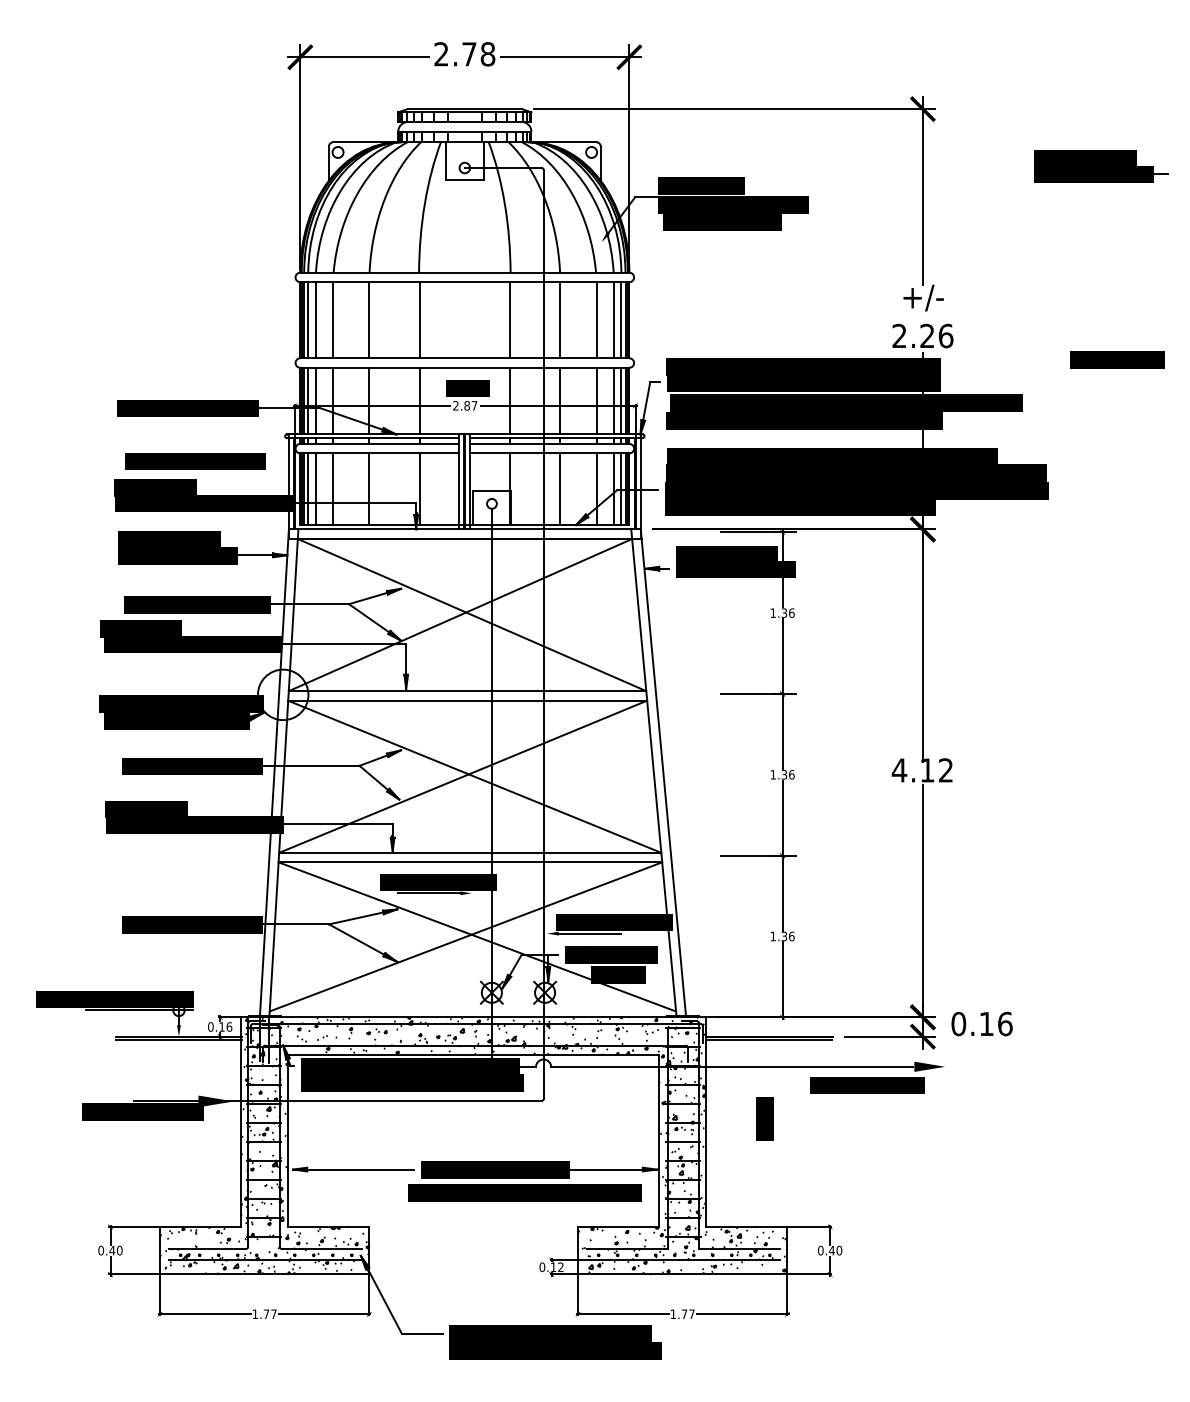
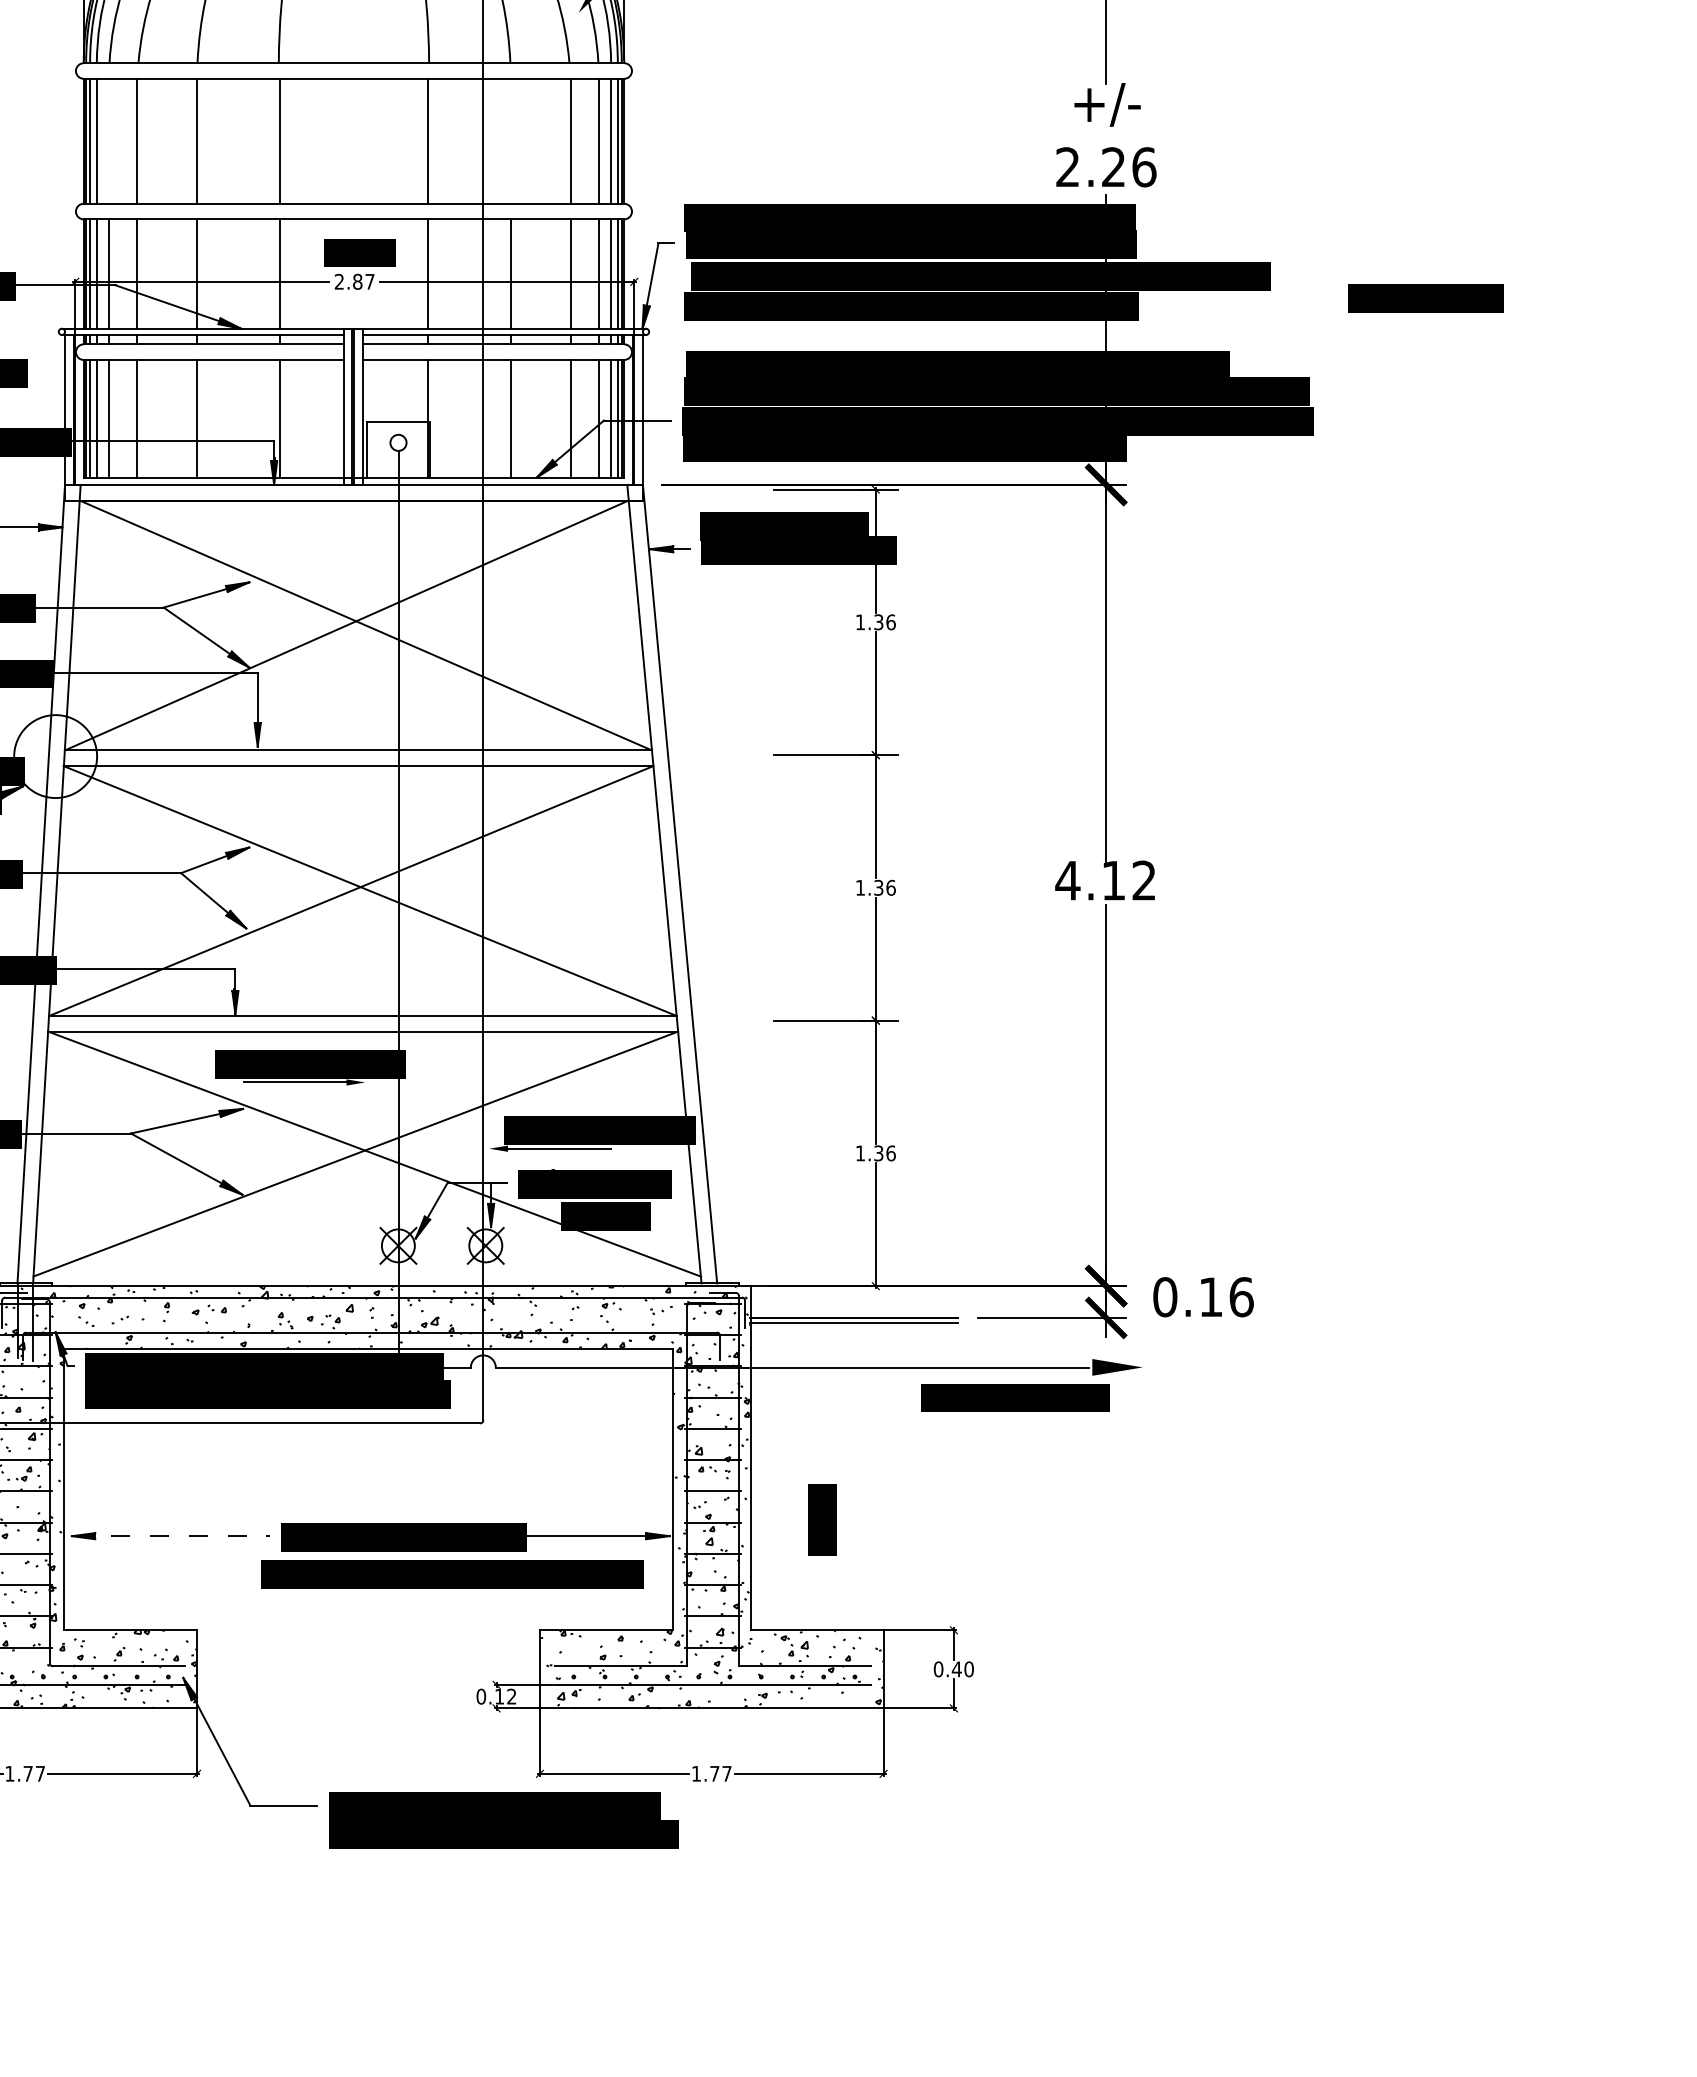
line: (315, 320) -> (108, 141), removed
line: (560, 320) -> (511, 141), removed
text: (1117, 359) -> (1425, 297), moved
text: (764, 1118) -> (821, 1519), moved
line: (353, 1169) -> (171, 1536), solid -> dashed

